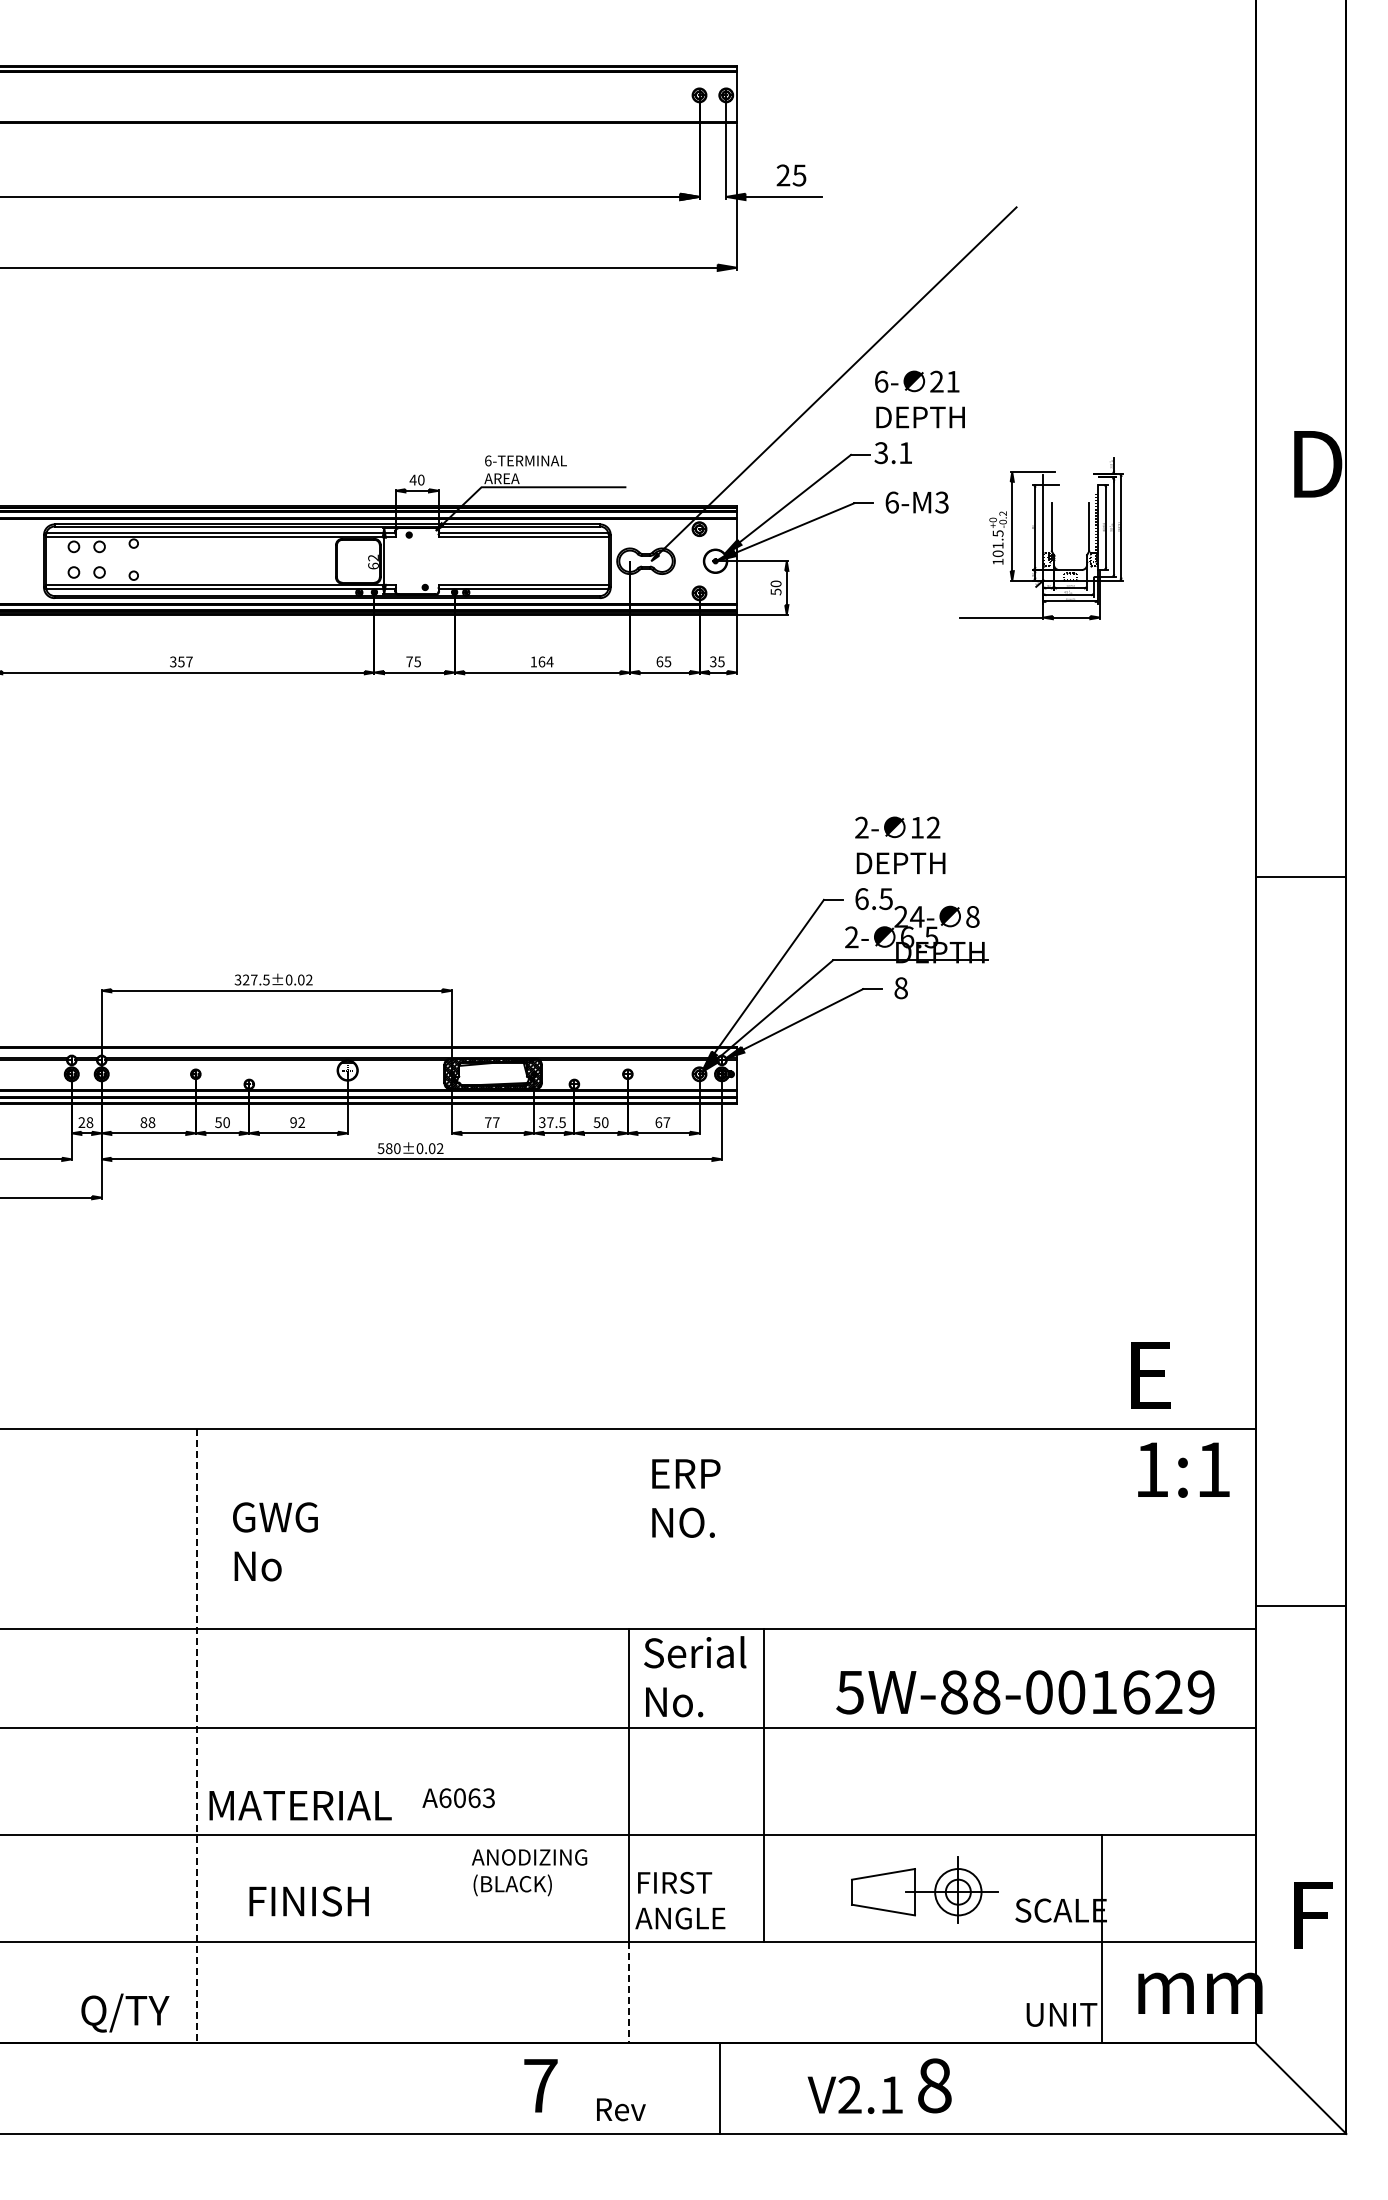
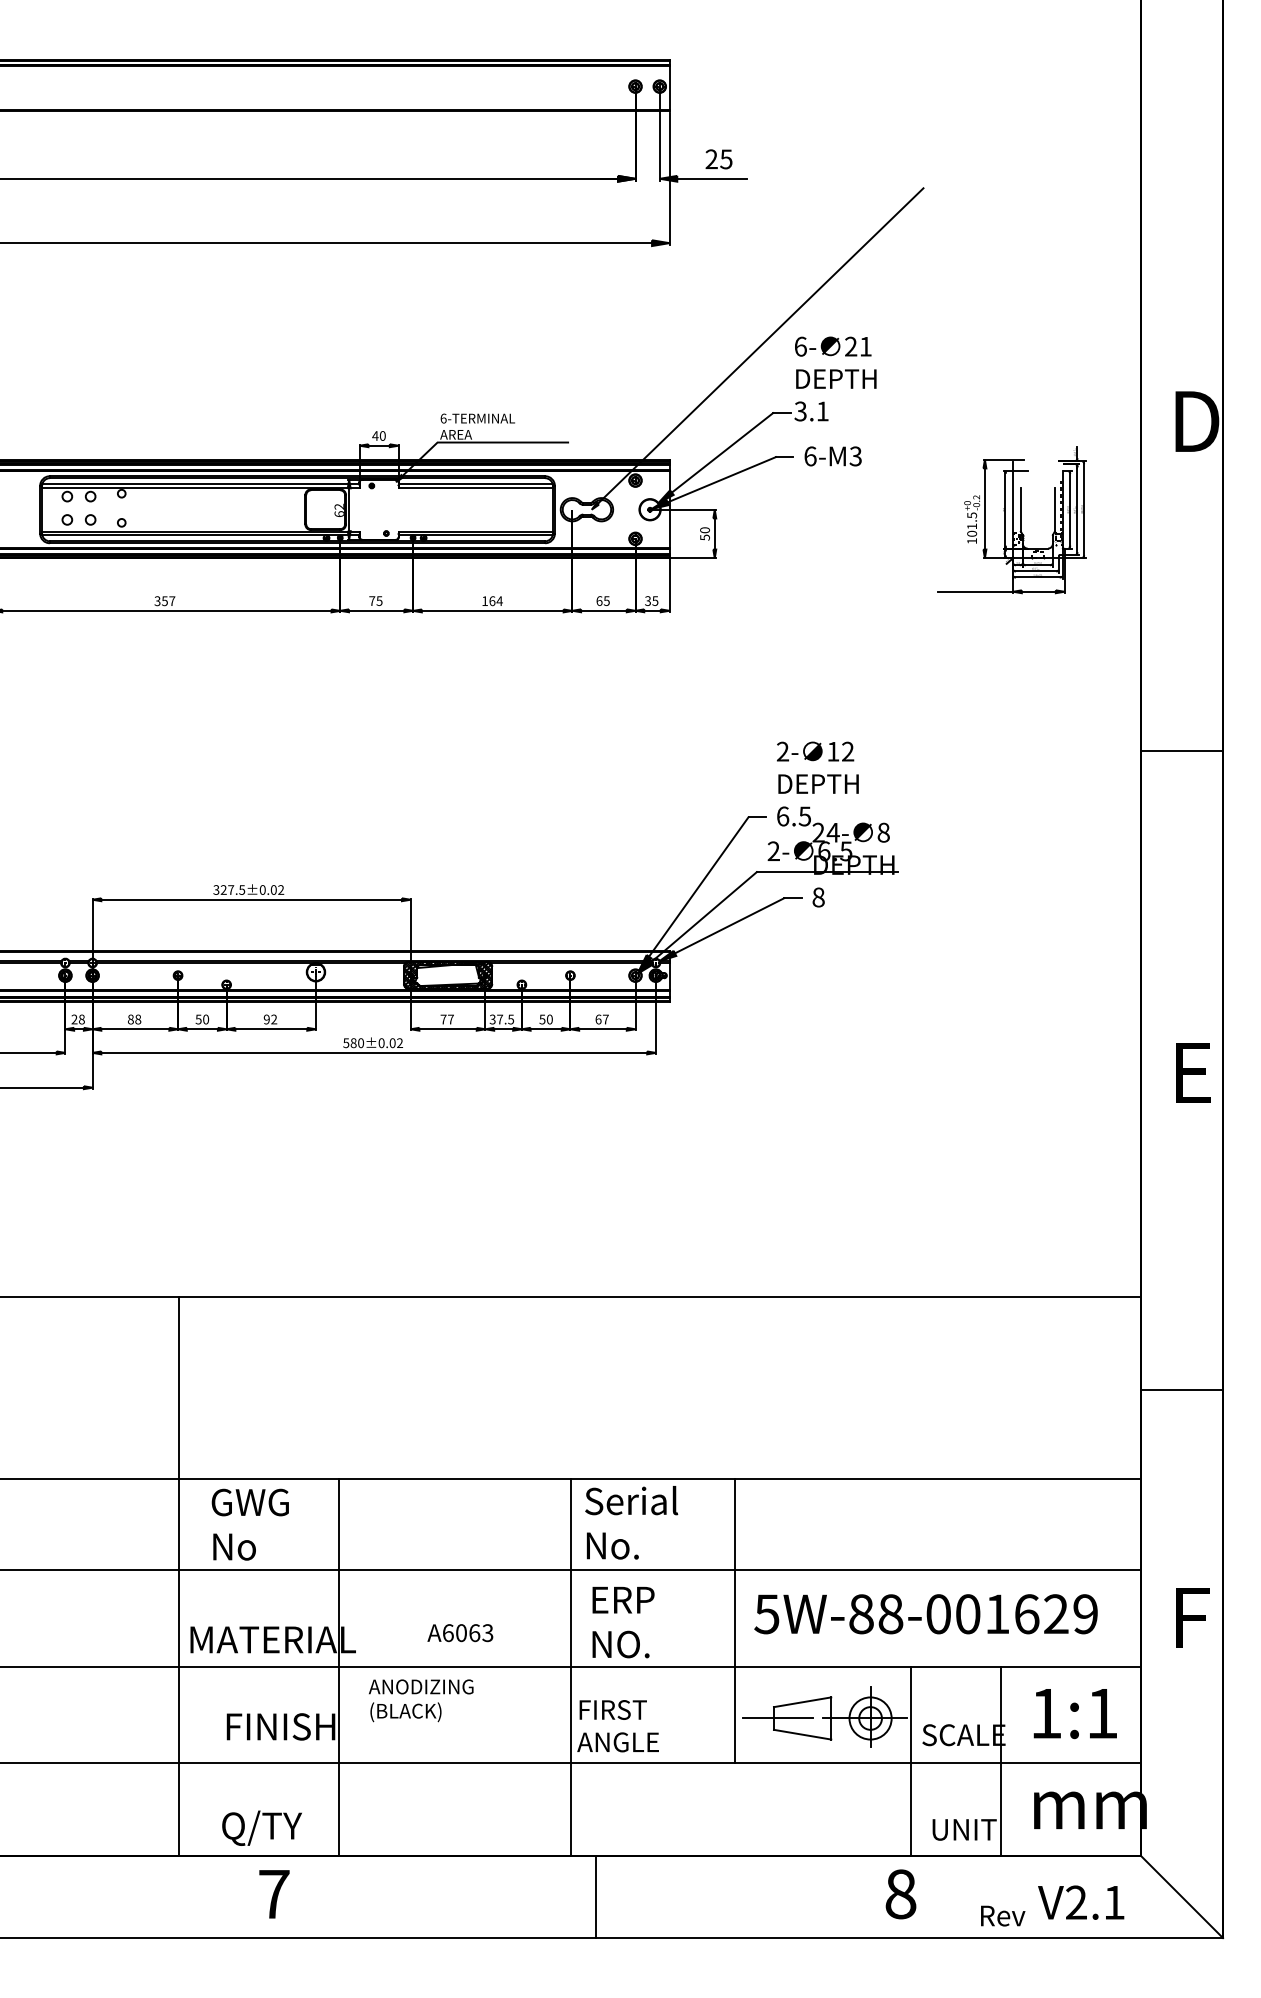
part: (1041, 538) -> (1011, 519), moved
line: (1300, 877) -> (1181, 751), moved
text: (1150, 1375) -> (1193, 1073), moved
text: (1183, 1469) -> (1075, 1713), moved
text: (686, 1498) -> (623, 1622), moved
text: (275, 1541) -> (250, 1524), moved
line: (1300, 1606) -> (1181, 1389), moved
text: (1025, 1692) -> (926, 1614), moved
line: (196, 1736) -> (178, 1577), dashed -> solid
line: (764, 1784) -> (735, 1620), moved
text: (458, 1798) -> (460, 1633), moved
line: (373, 1835) -> (339, 1666), added
text: (529, 1872) -> (421, 1700), moved
line: (855, 1892) -> (777, 1718), added
text: (1313, 1915) -> (1193, 1617), moved
line: (1002, 1939) -> (910, 1761), added
line: (628, 1992) -> (571, 1809), dashed -> solid
text: (125, 2012) -> (262, 1827), moved
text: (540, 2085) -> (274, 1894), moved
text: (934, 2085) -> (900, 1894), moved
line: (720, 2088) -> (596, 1896), moved
text: (854, 2094) -> (1080, 1902), moved
text: (621, 2109) -> (1003, 1915), moved

